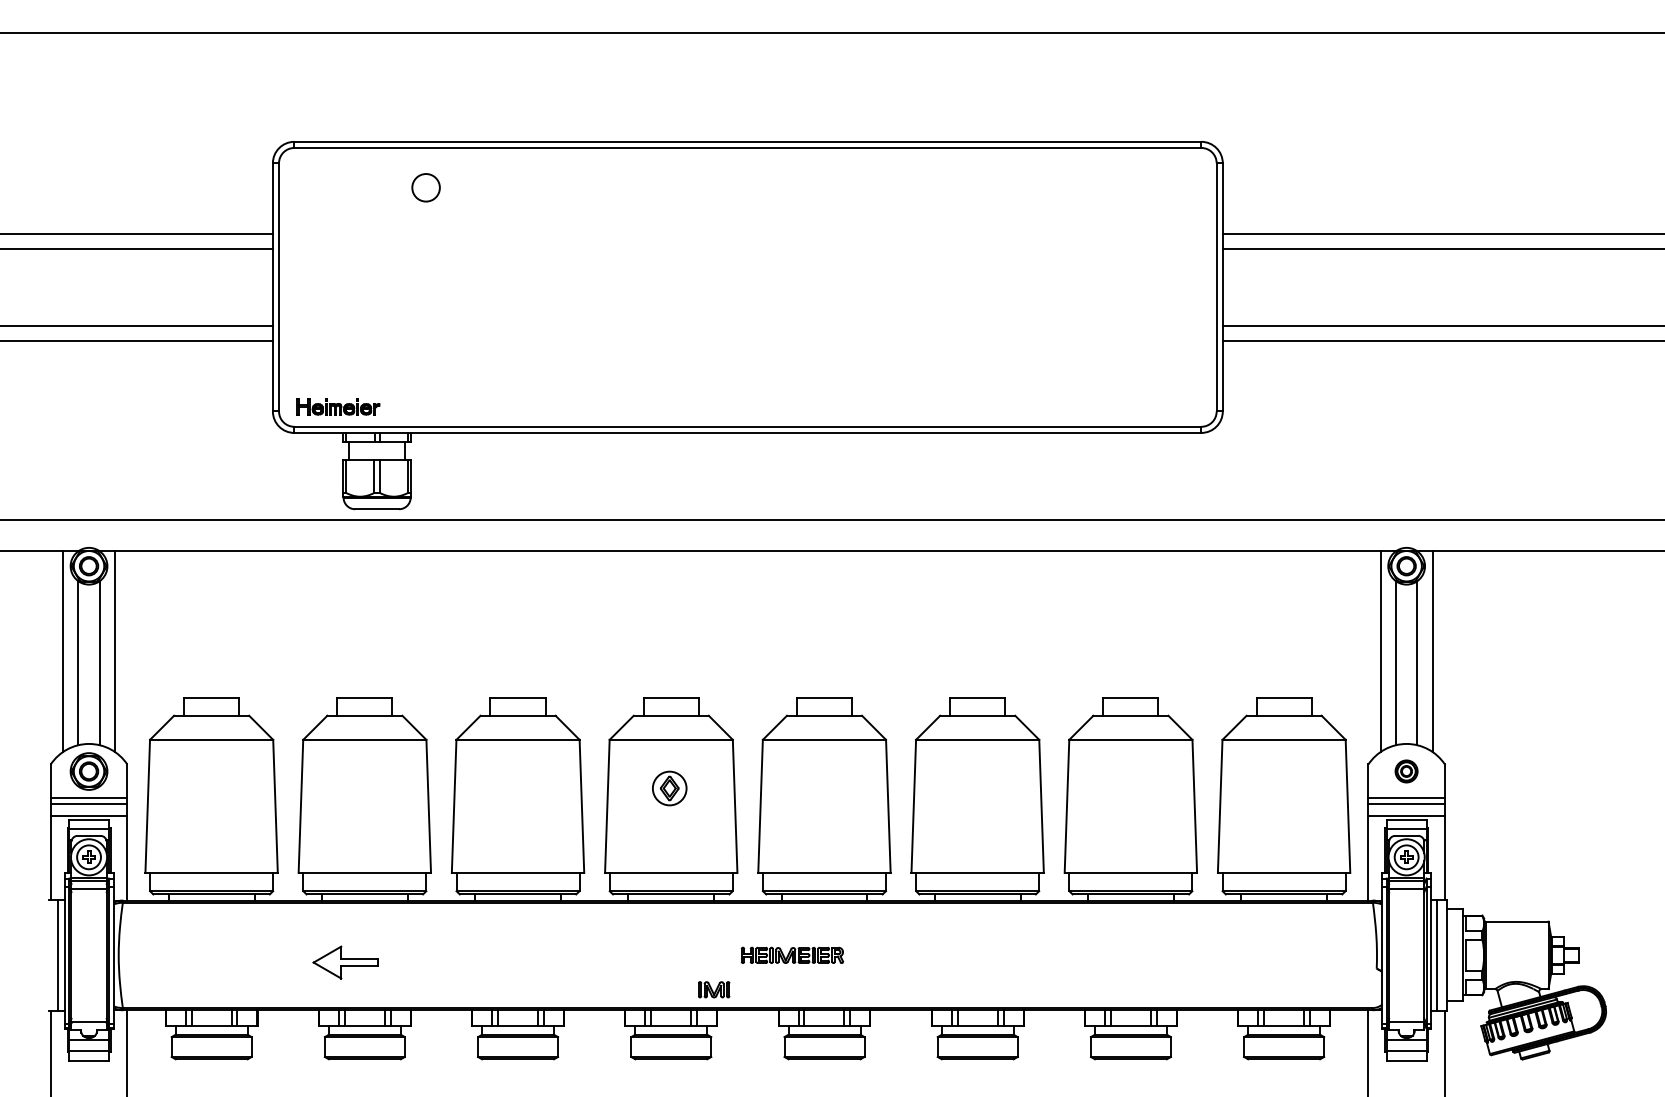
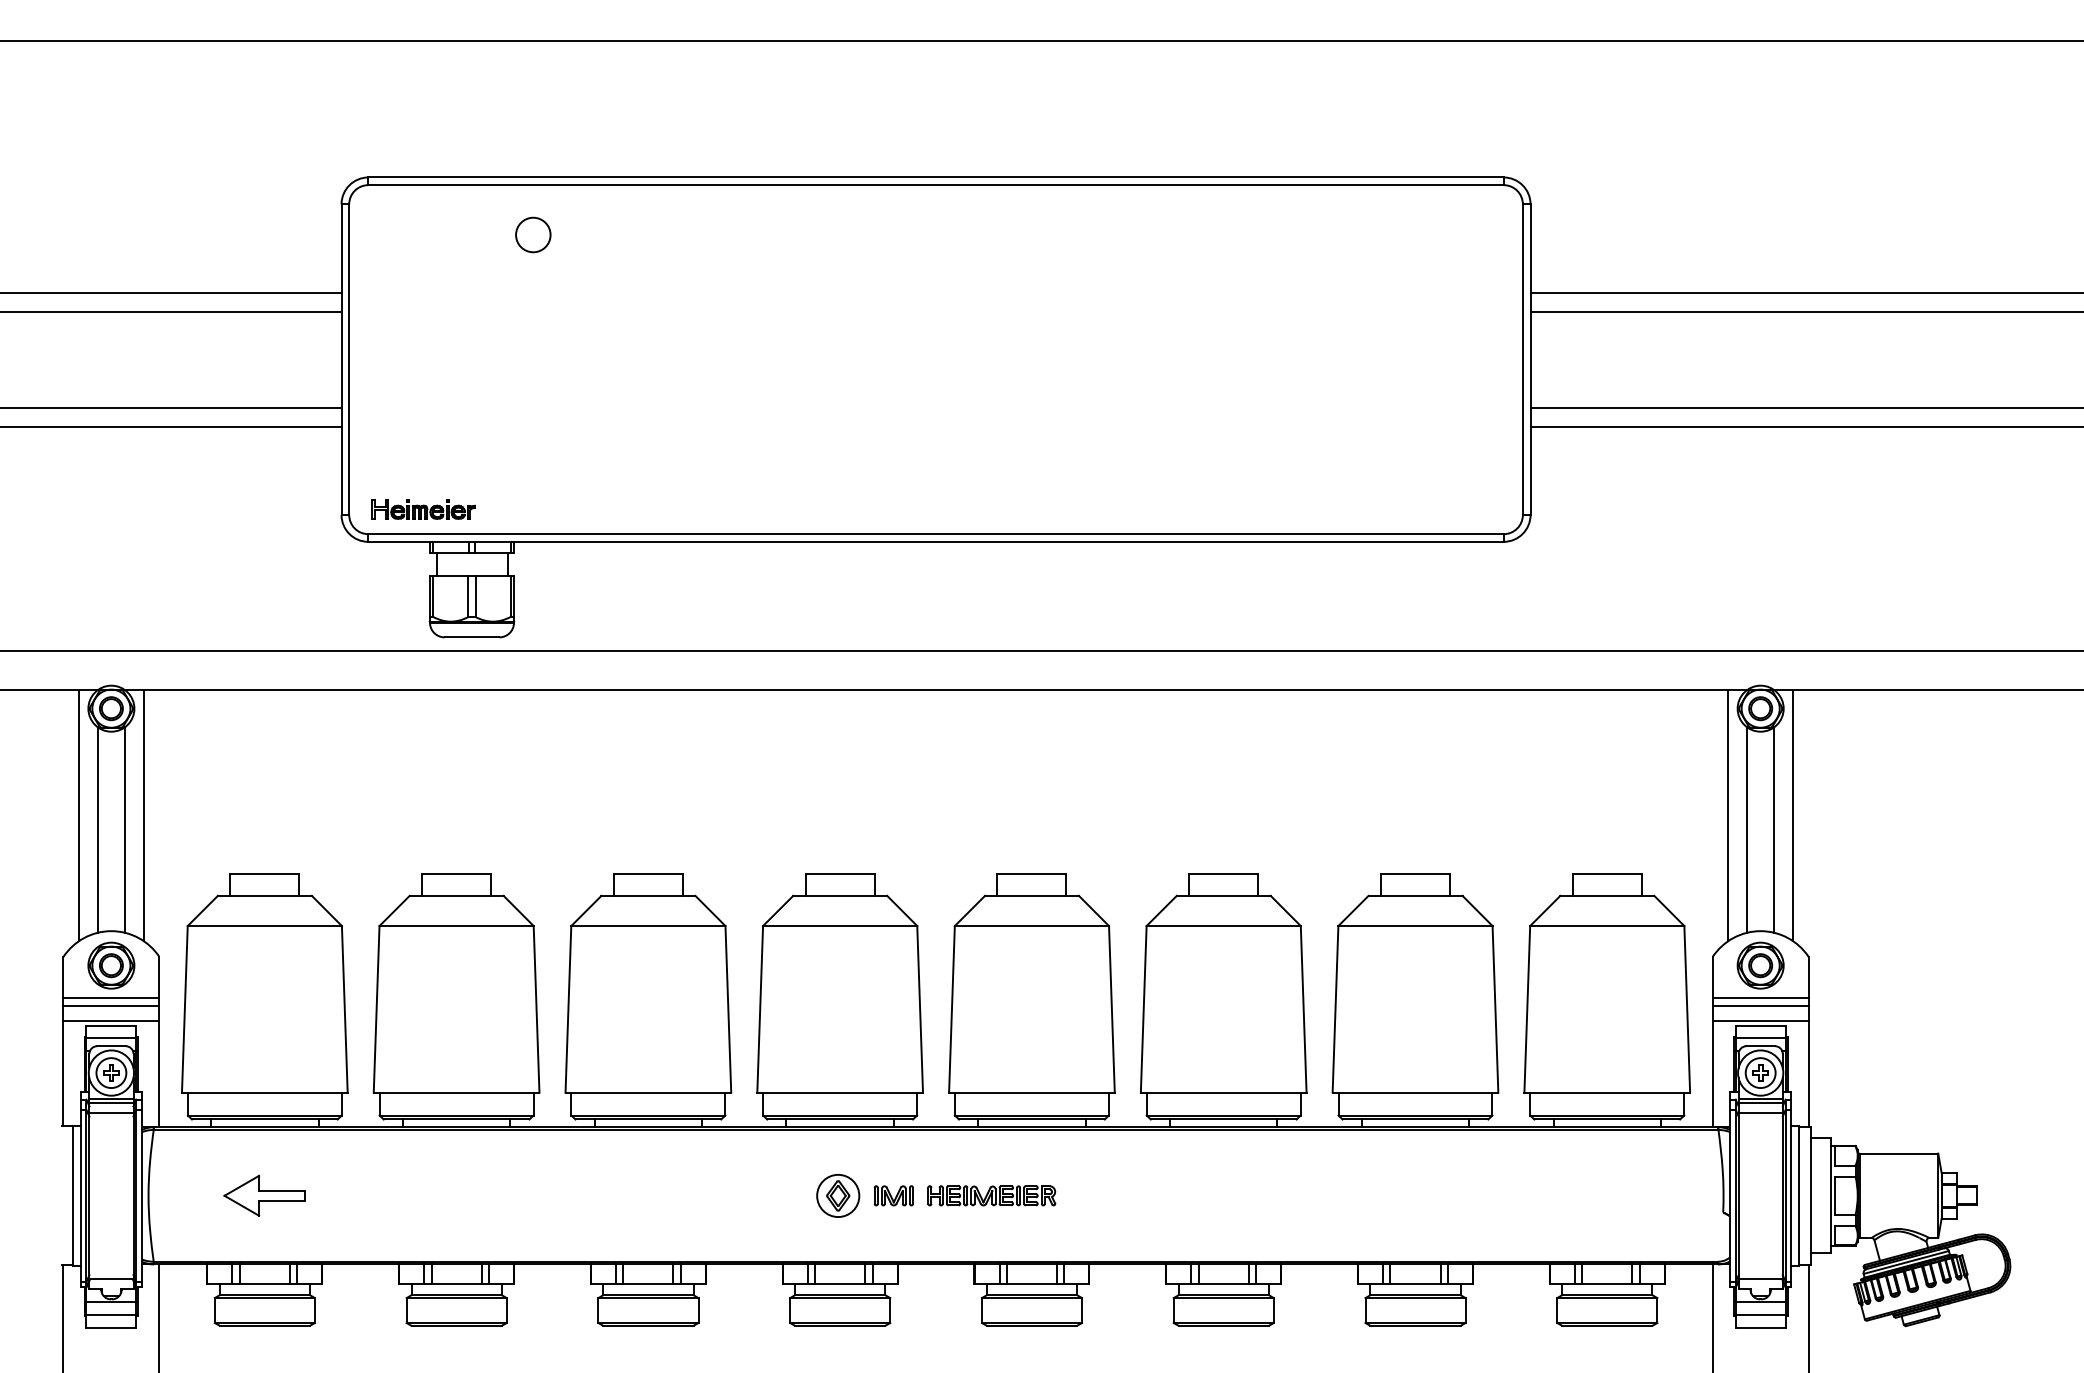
part: (1406, 771) -> (1760, 965), size x1.67
part: (669, 788) -> (838, 1195), moved
part: (345, 962) -> (264, 1195), moved
part: (713, 989) -> (893, 1195), moved

